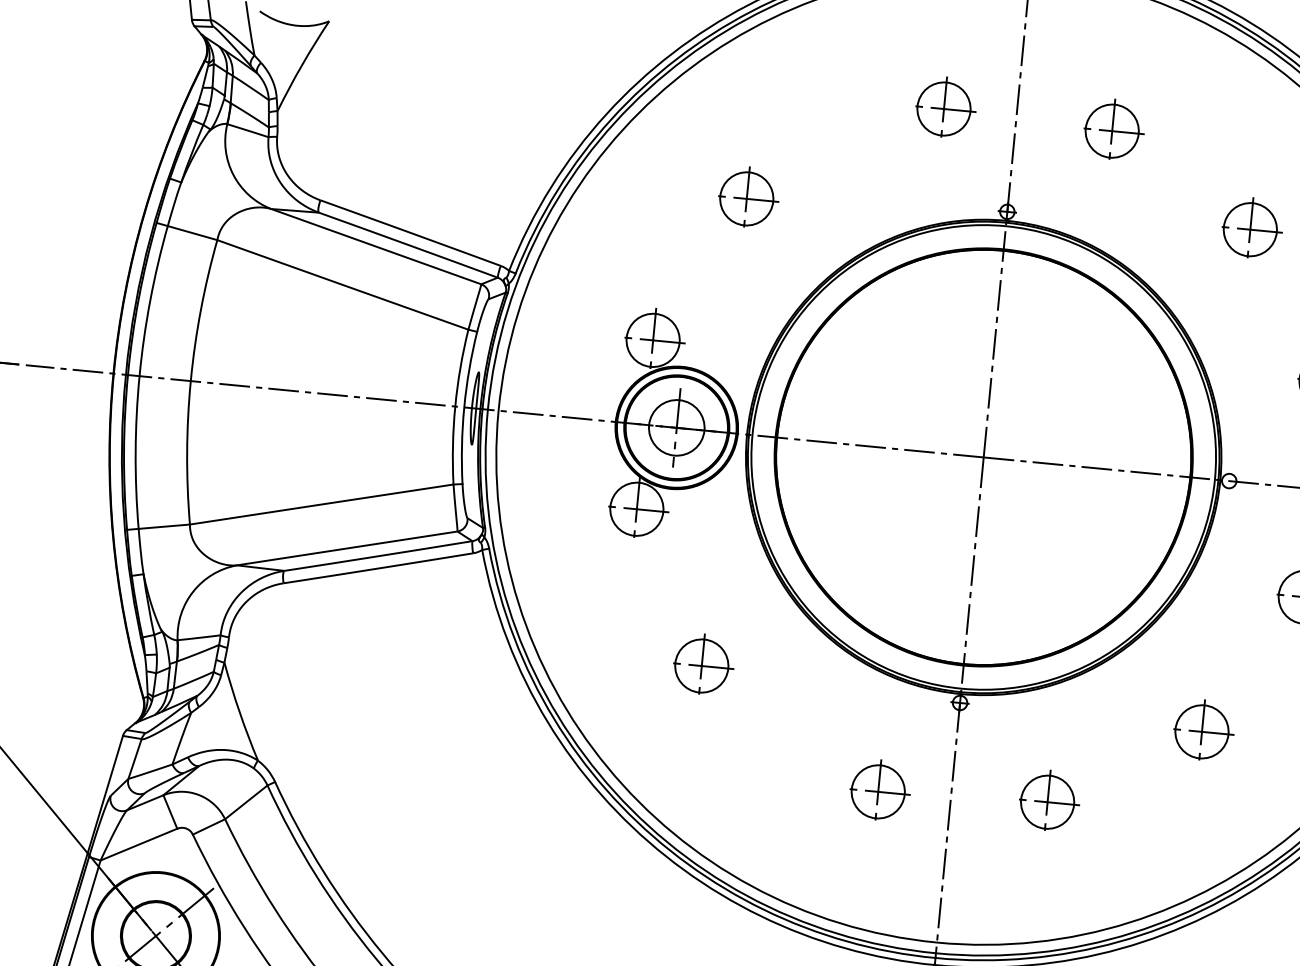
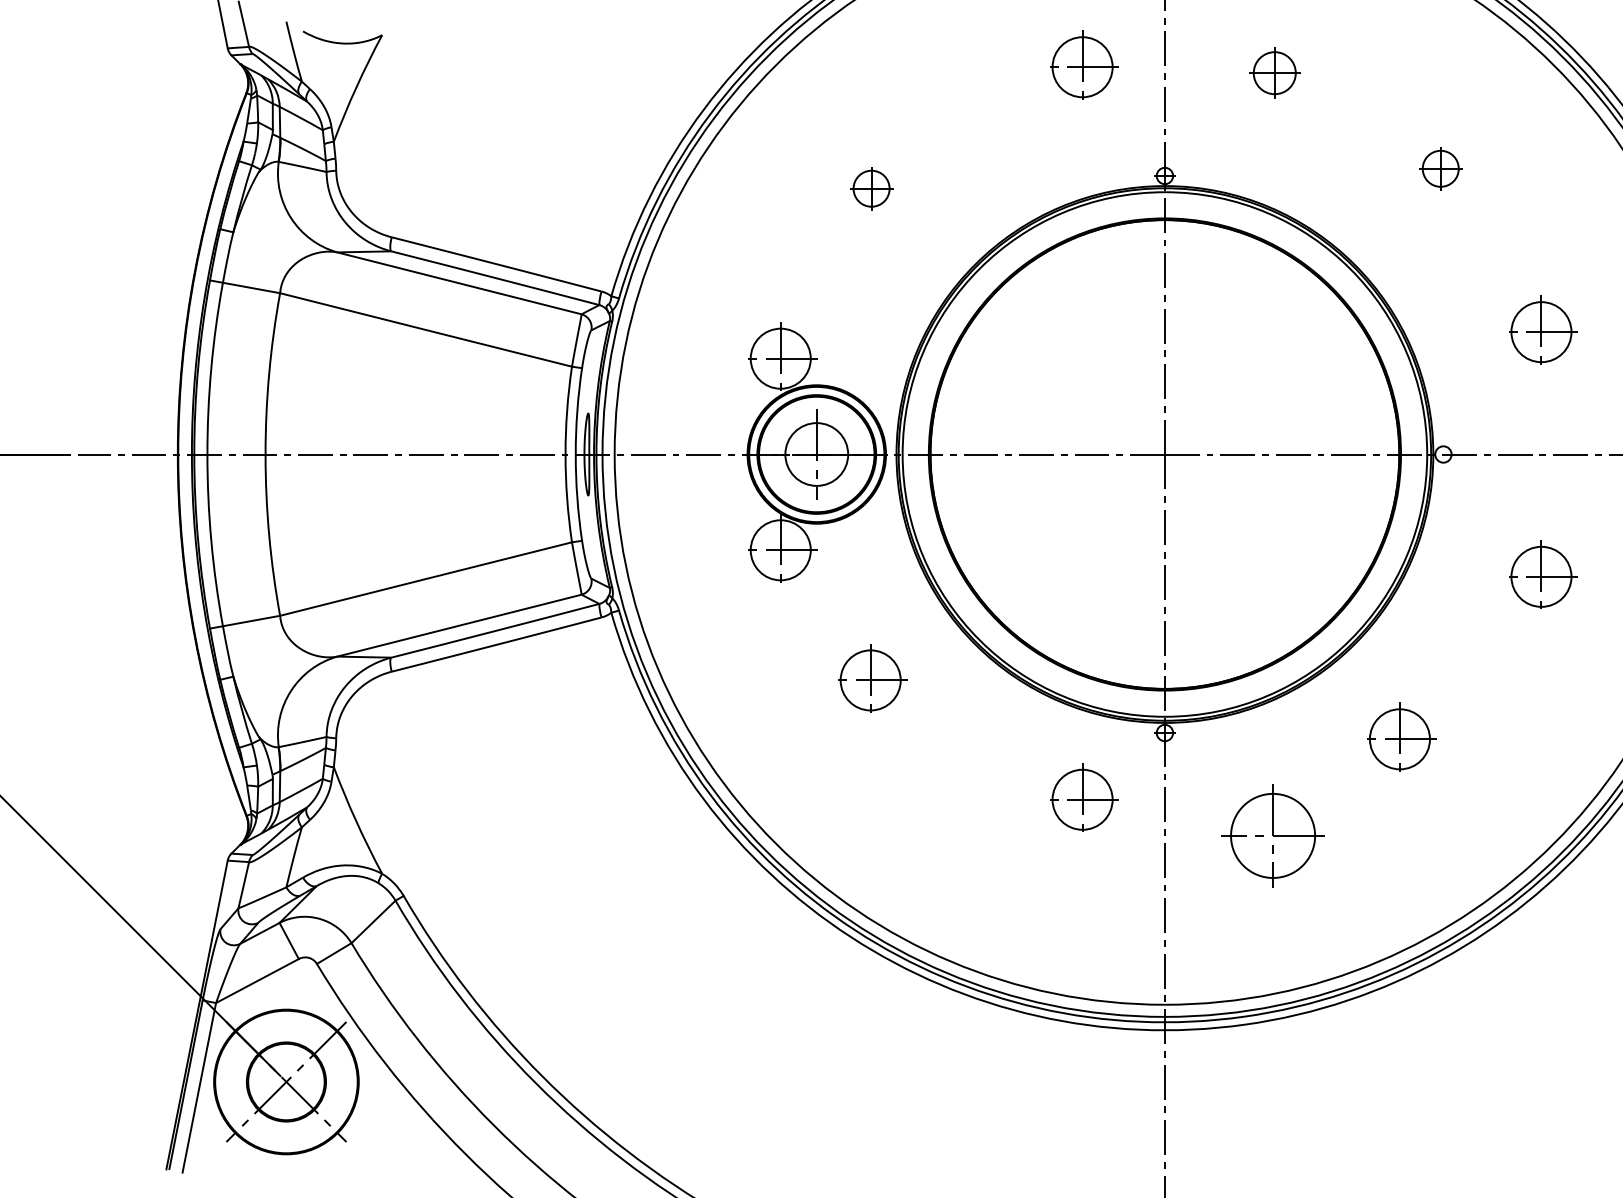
part: (1114, 129) -> (1276, 71), size x0.7
part: (748, 197) -> (872, 187), size x0.6
part: (1251, 227) -> (1441, 167), size x0.6
part: (703, 664) -> (872, 678), moved
part: (1203, 729) -> (1401, 736), moved
part: (880, 790) -> (1084, 797), moved
part: (1049, 800) -> (1276, 832), size x1.4

